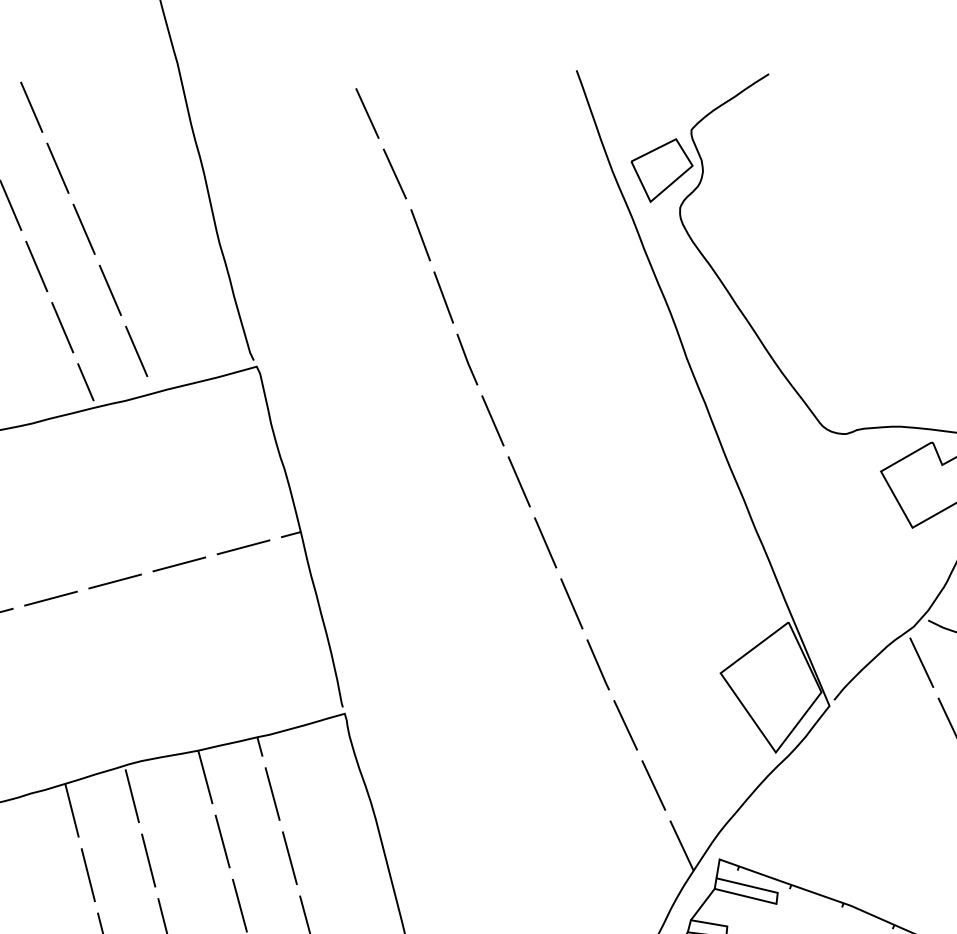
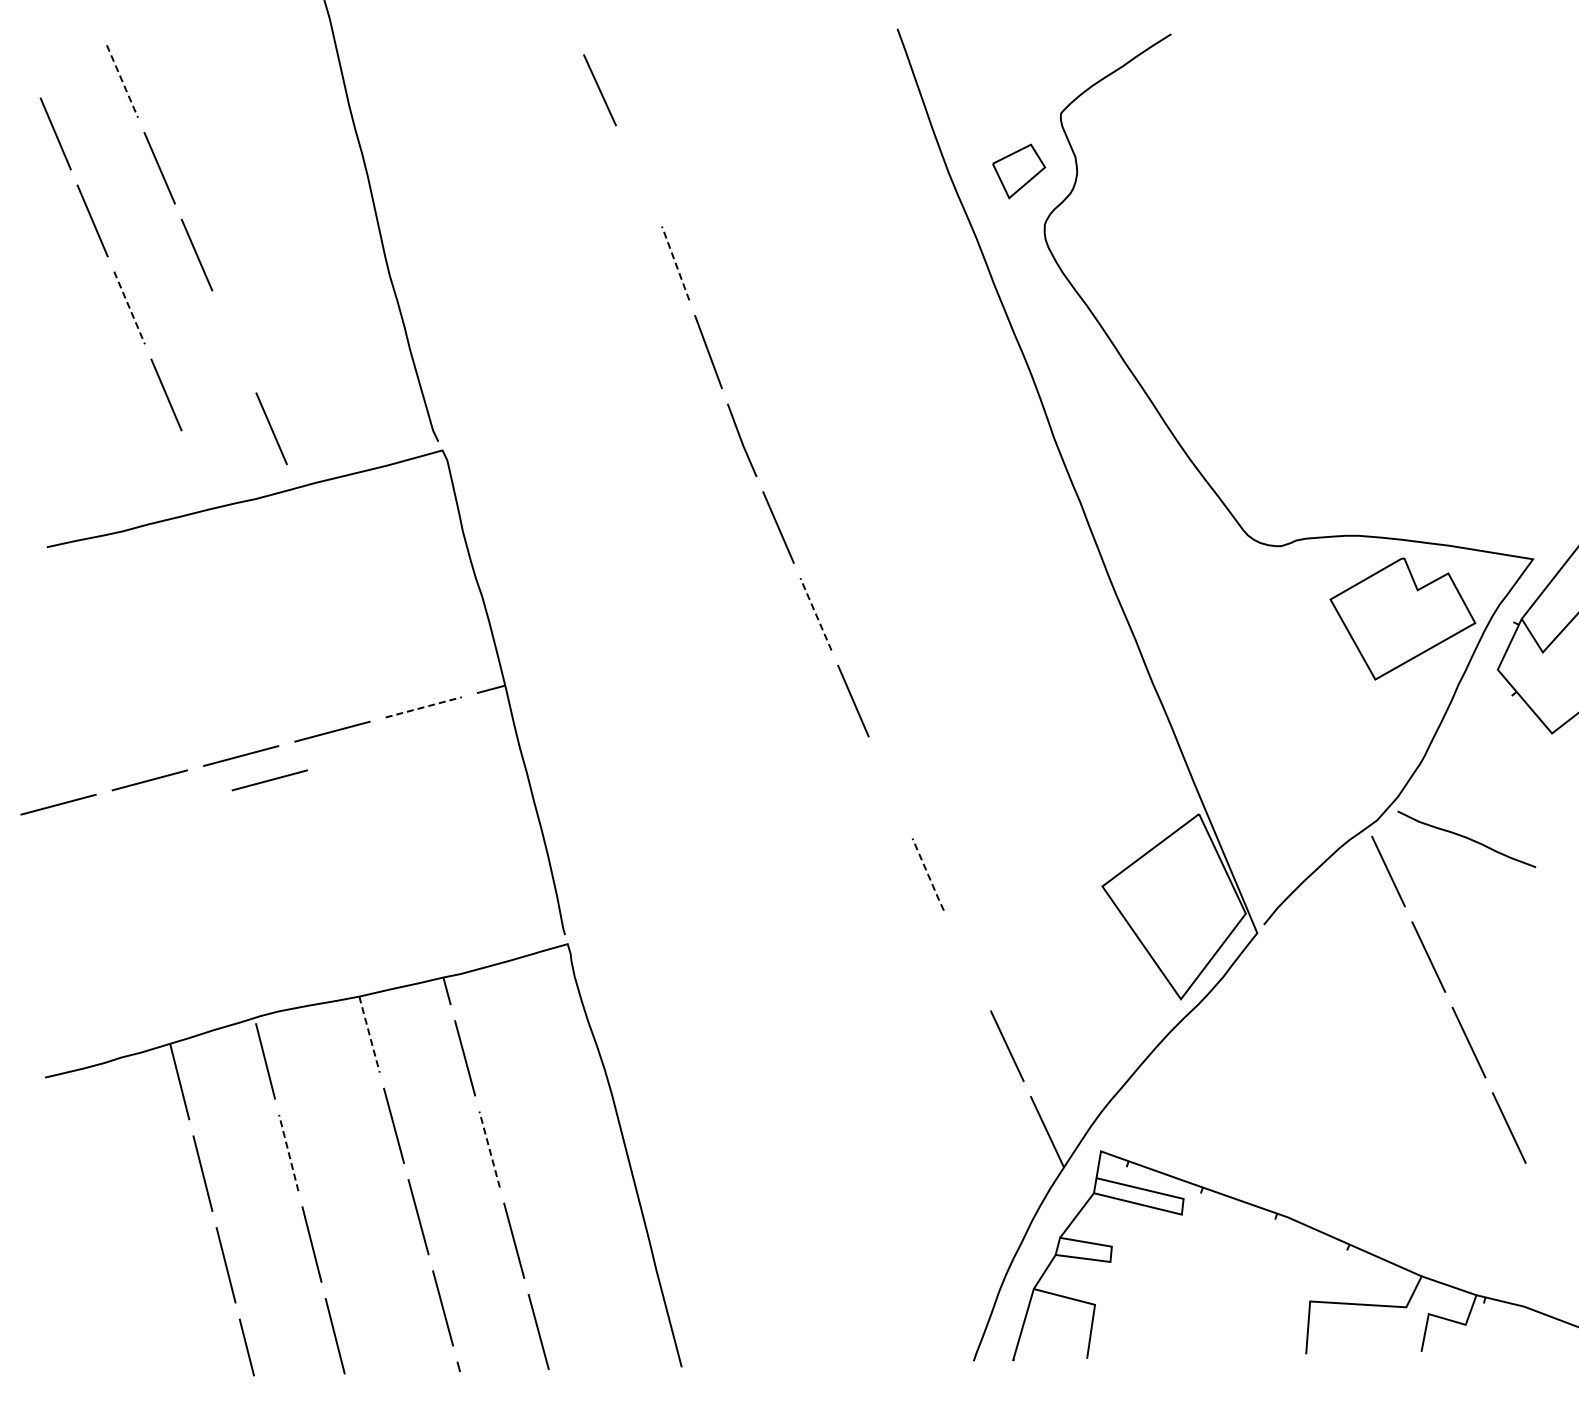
line: (31, 107) -> (122, 81), solid -> dashed
part: (661, 170) -> (1018, 171), size x0.6
line: (394, 174) -> (638, 176), removed
line: (420, 234) -> (675, 262), solid -> dashed
line: (36, 266) -> (129, 308), solid -> dashed
line: (110, 290) -> (234, 341), removed
line: (85, 382) -> (199, 472), removed
line: (518, 481) -> (815, 613), solid -> dashed
line: (244, 547) -> (424, 707), solid -> dashed
line: (135, 598) -> (269, 780), added
line: (571, 603) -> (890, 787), removed
line: (598, 664) -> (928, 874), solid -> dashed
line: (625, 725) -> (967, 960), removed
line: (205, 778) -> (369, 1035), solid -> dashed
line: (289, 858) -> (489, 1149), solid -> dashed
line: (148, 860) -> (288, 1152), solid -> dashed

